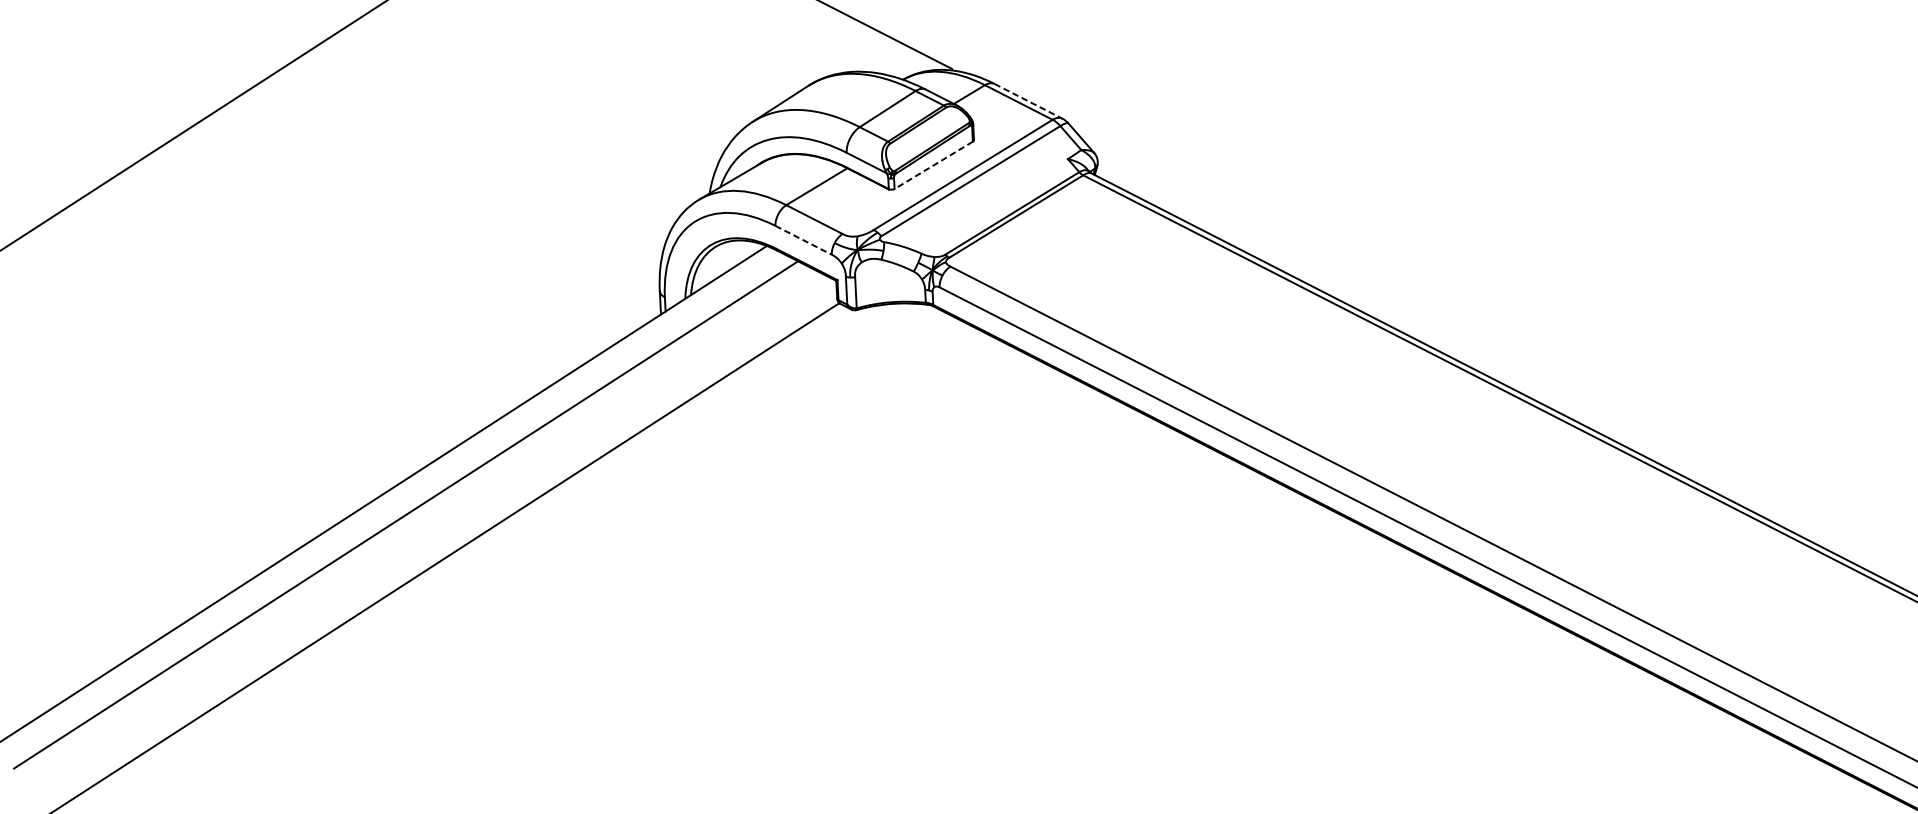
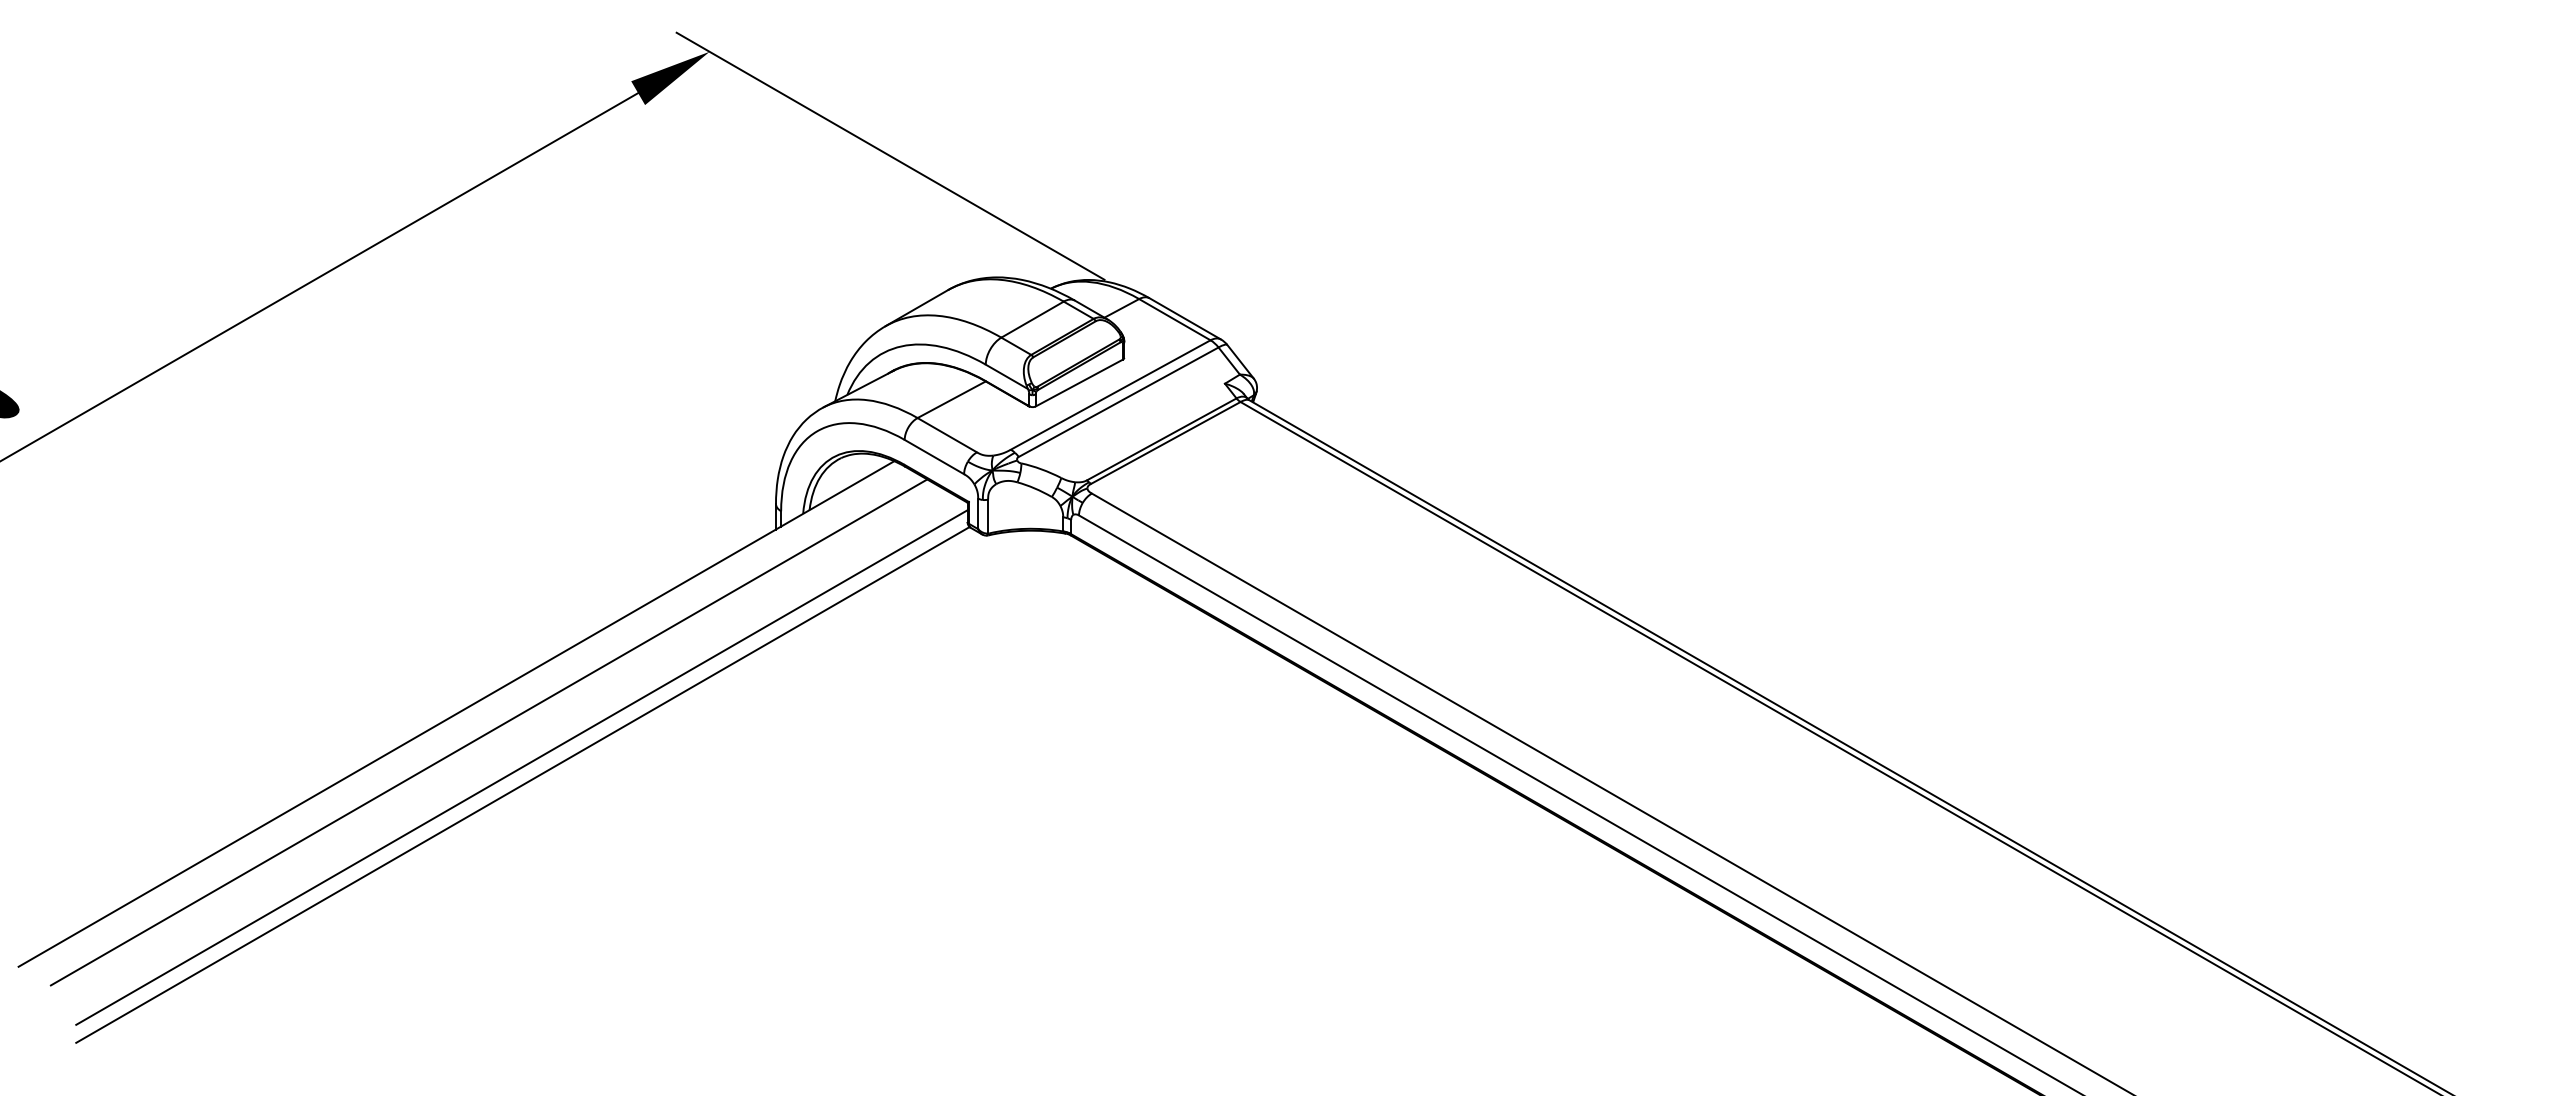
line: (1028, 101) -> (1185, 319), dashed -> solid
line: (933, 165) -> (1079, 383), dashed -> solid
line: (803, 240) -> (934, 457), dashed -> solid
line: (437, 545) -> (521, 767), added

